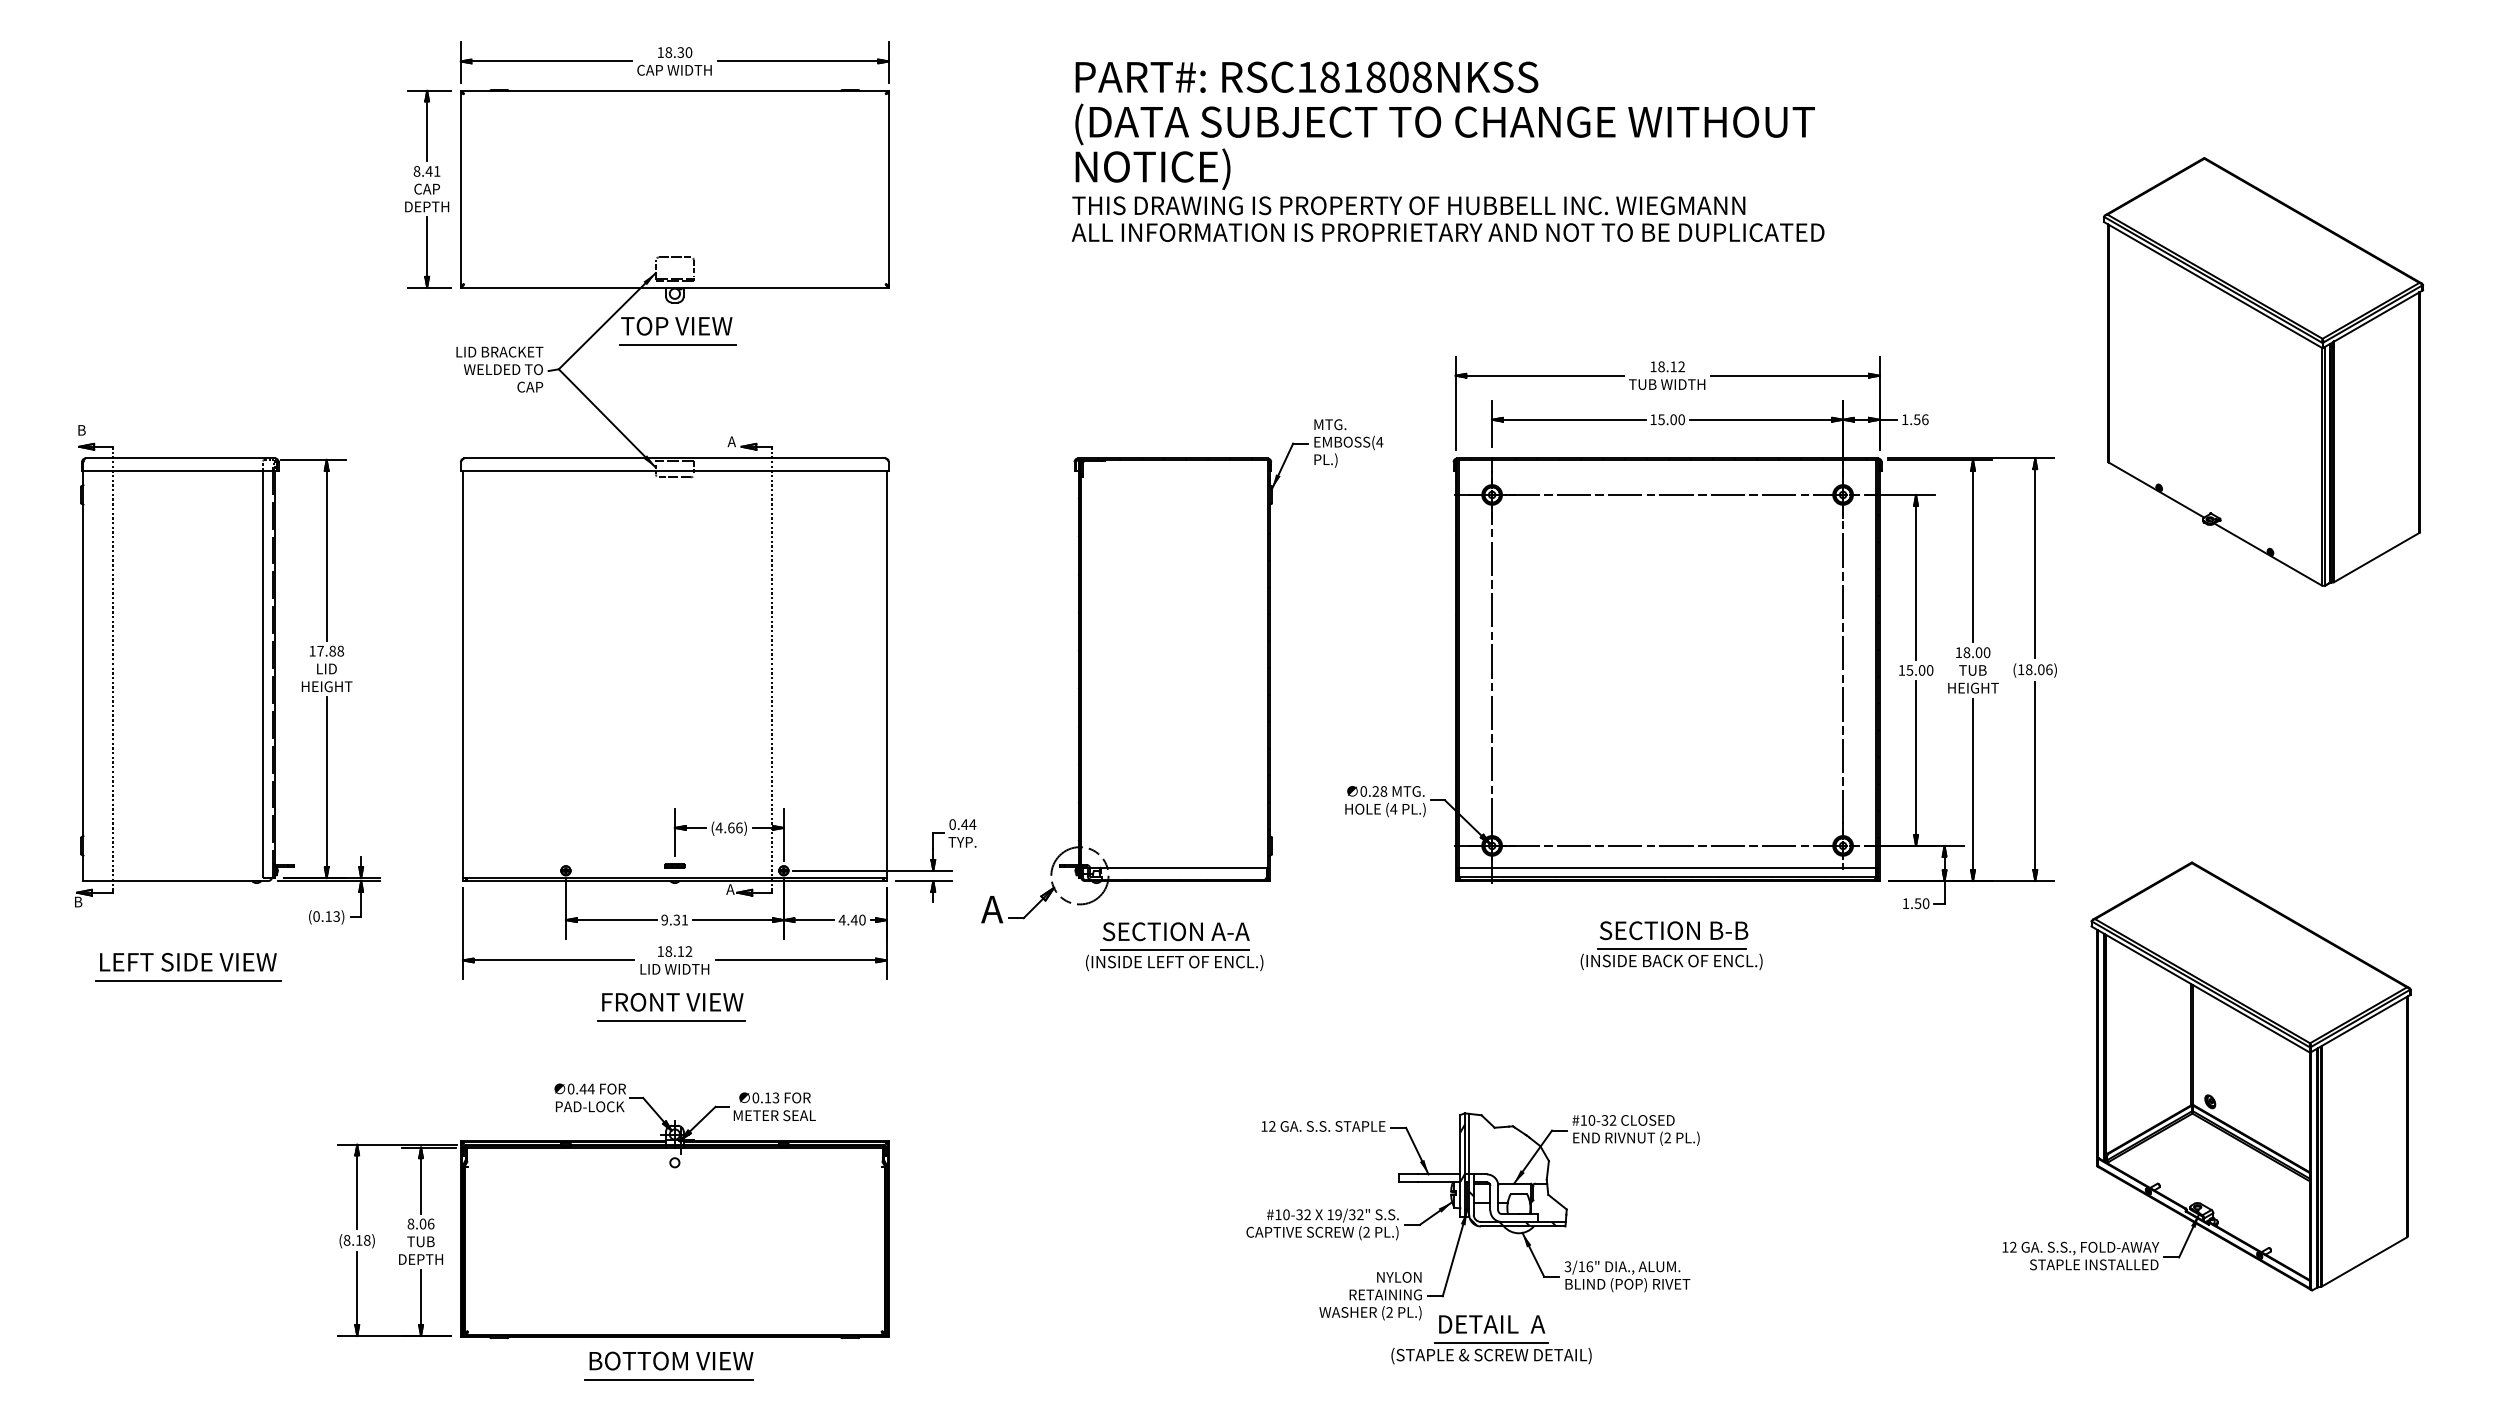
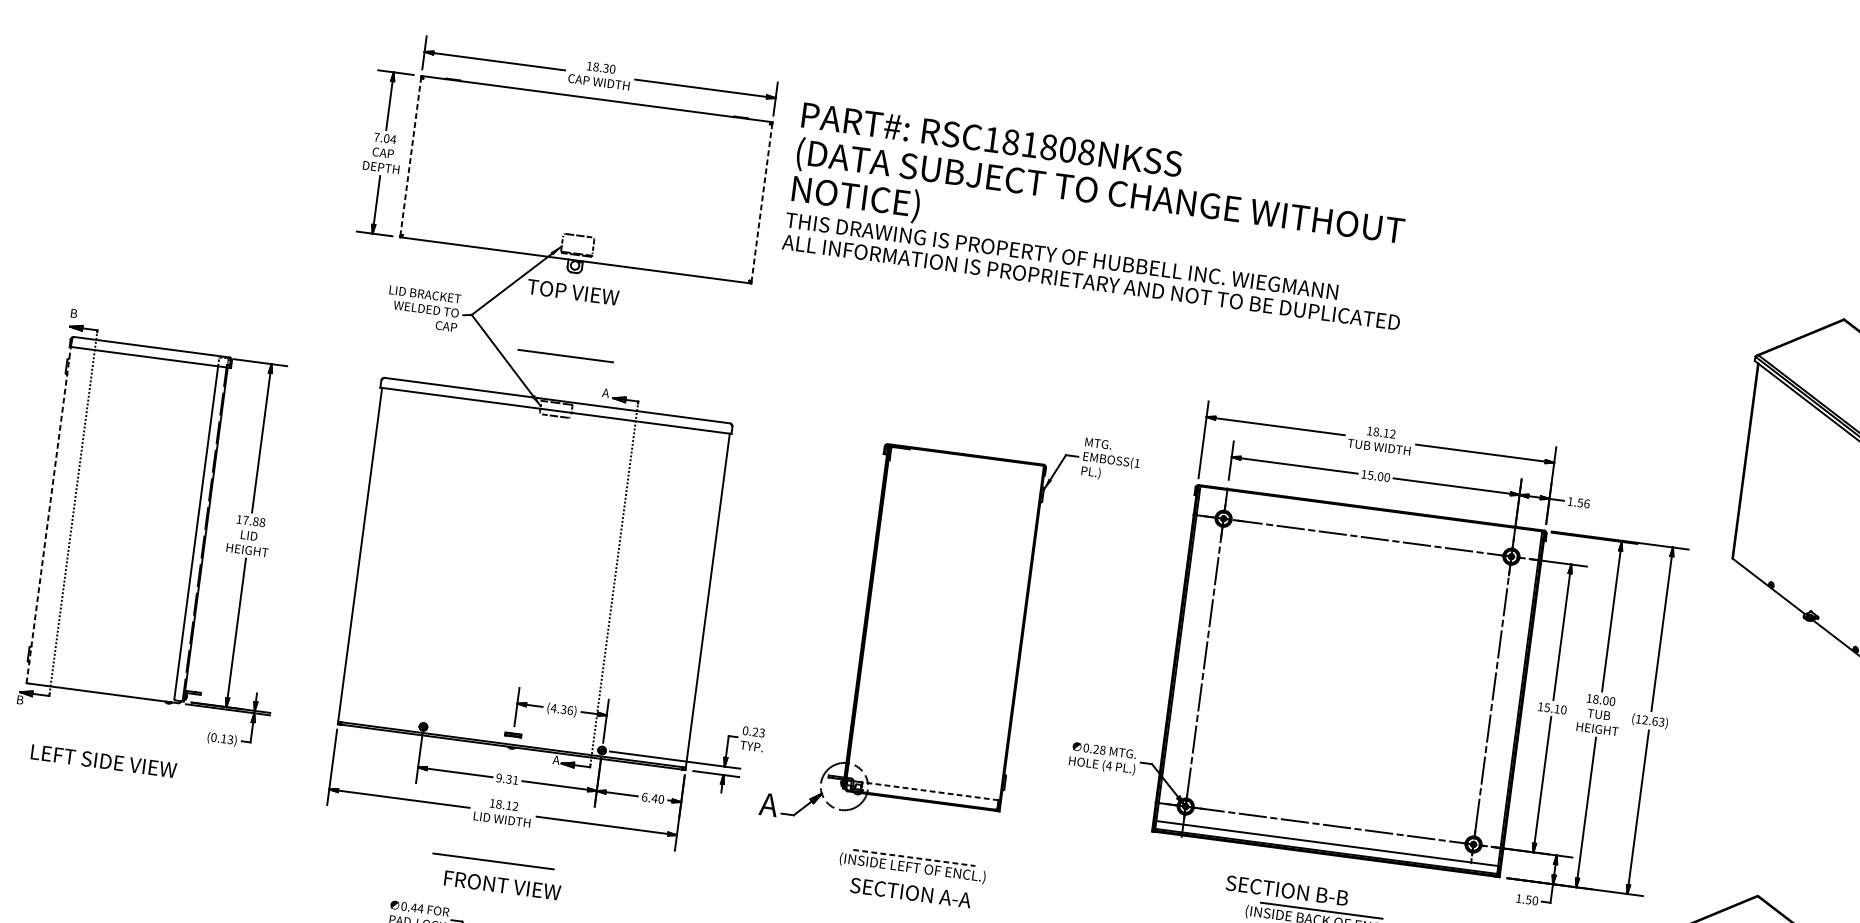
text: (1447, 151) -> (1099, 215), moved
text: (426, 171) -> (384, 138), 8.41 -> 7.04
line: (460, 189) -> (410, 156), solid -> dashed
line: (888, 189) -> (761, 203), solid -> dashed
line: (677, 344) -> (565, 355), moved
text: (1379, 441) -> (1137, 462), (4 -> (1
text: (2038, 669) -> (1652, 720), (18.06) -> (12.63)
text: (1921, 670) -> (1556, 709), 15.00 -> 15.10
line: (83, 675) -> (48, 514), solid -> dashed
text: (968, 824) -> (758, 732), 0.44 -> 0.23
text: (731, 827) -> (563, 709), (4.66) -> (4.36)
line: (1184, 867) -> (931, 791), solid -> dashed
text: (841, 919) -> (644, 796), 4.40 -> 6.40
text: (1673, 930) -> (1286, 890), moved
text: (1176, 931) -> (911, 892), moved
line: (1175, 950) -> (914, 858), solid -> dashed
line: (188, 980) -> (102, 776), removed
text: (672, 1002) -> (502, 885), moved

